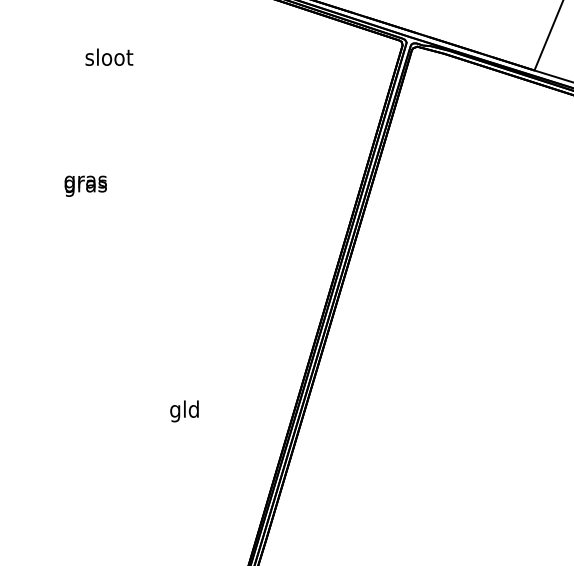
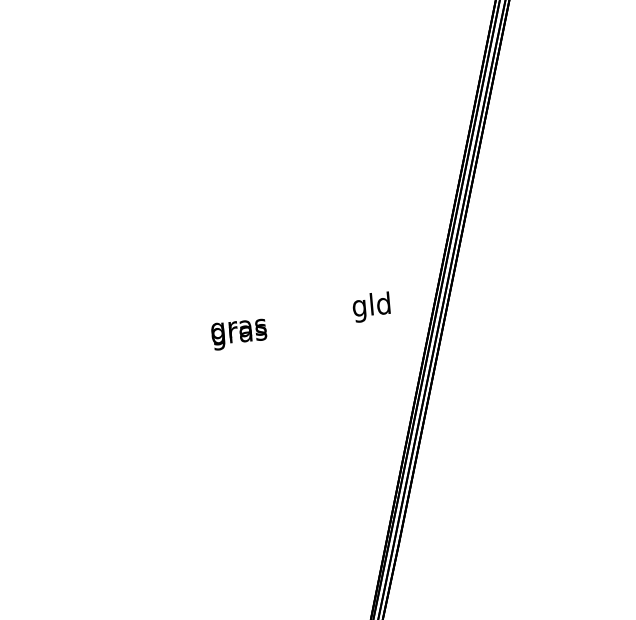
text: (85, 185) -> (238, 333), moved
text: (184, 411) -> (371, 307), moved

